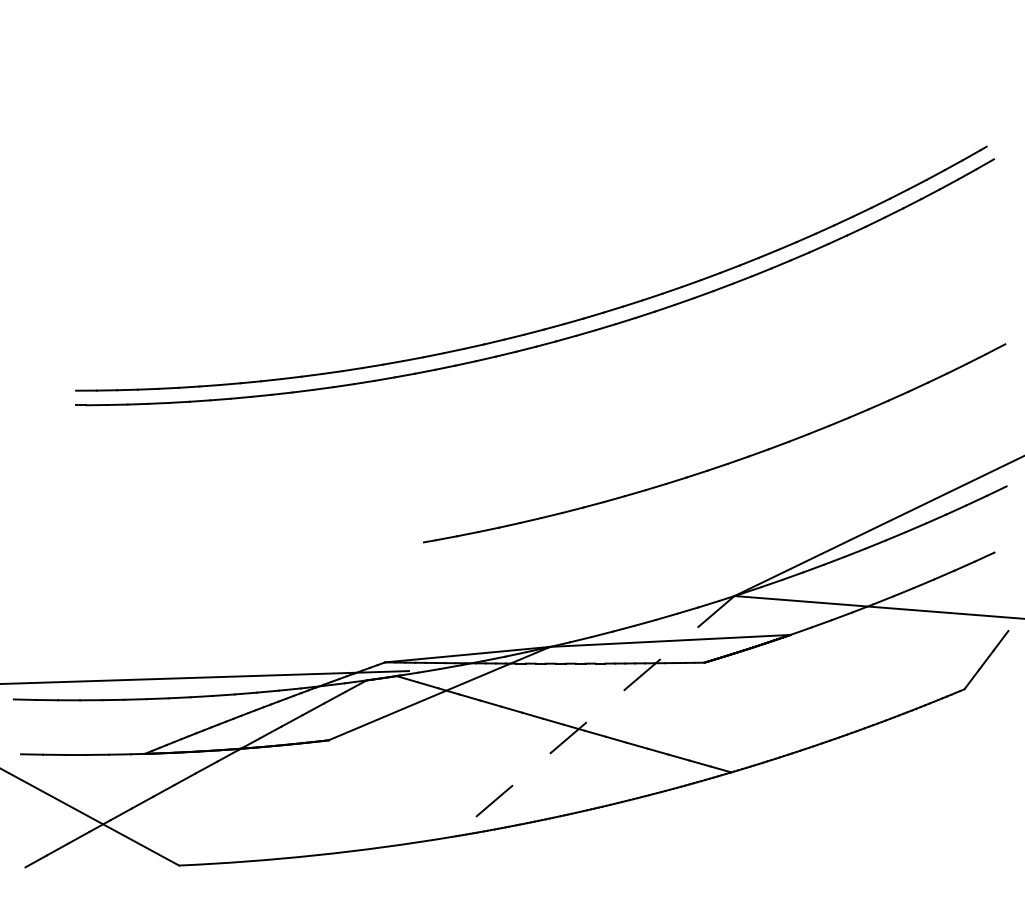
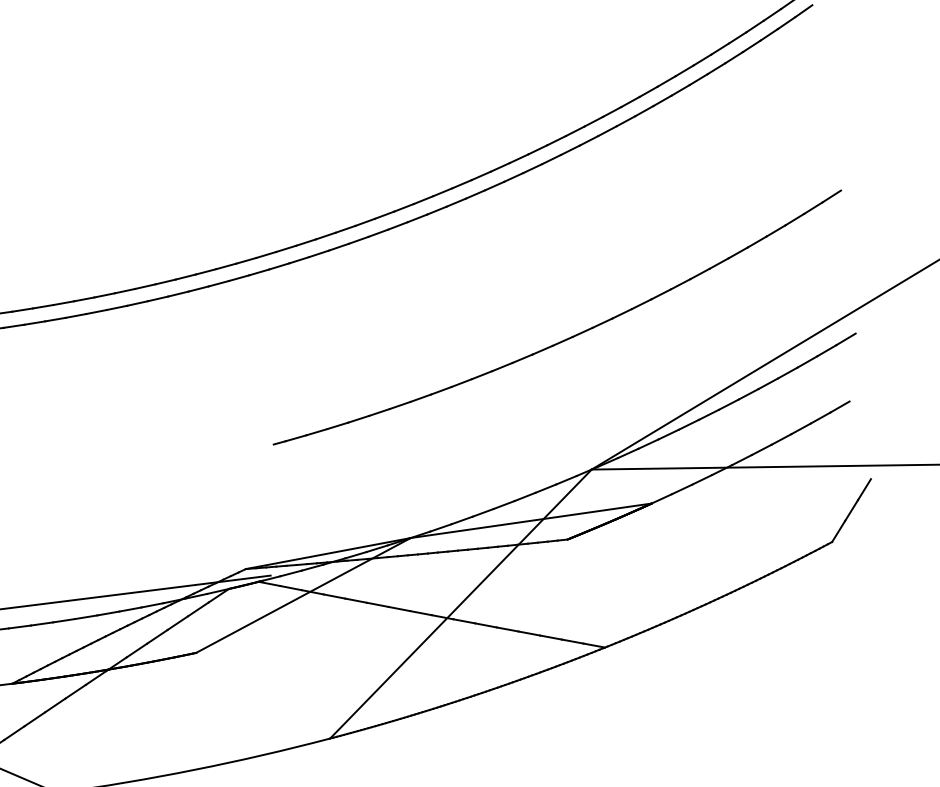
line: (593, 716) -> (460, 604), dashed -> solid

